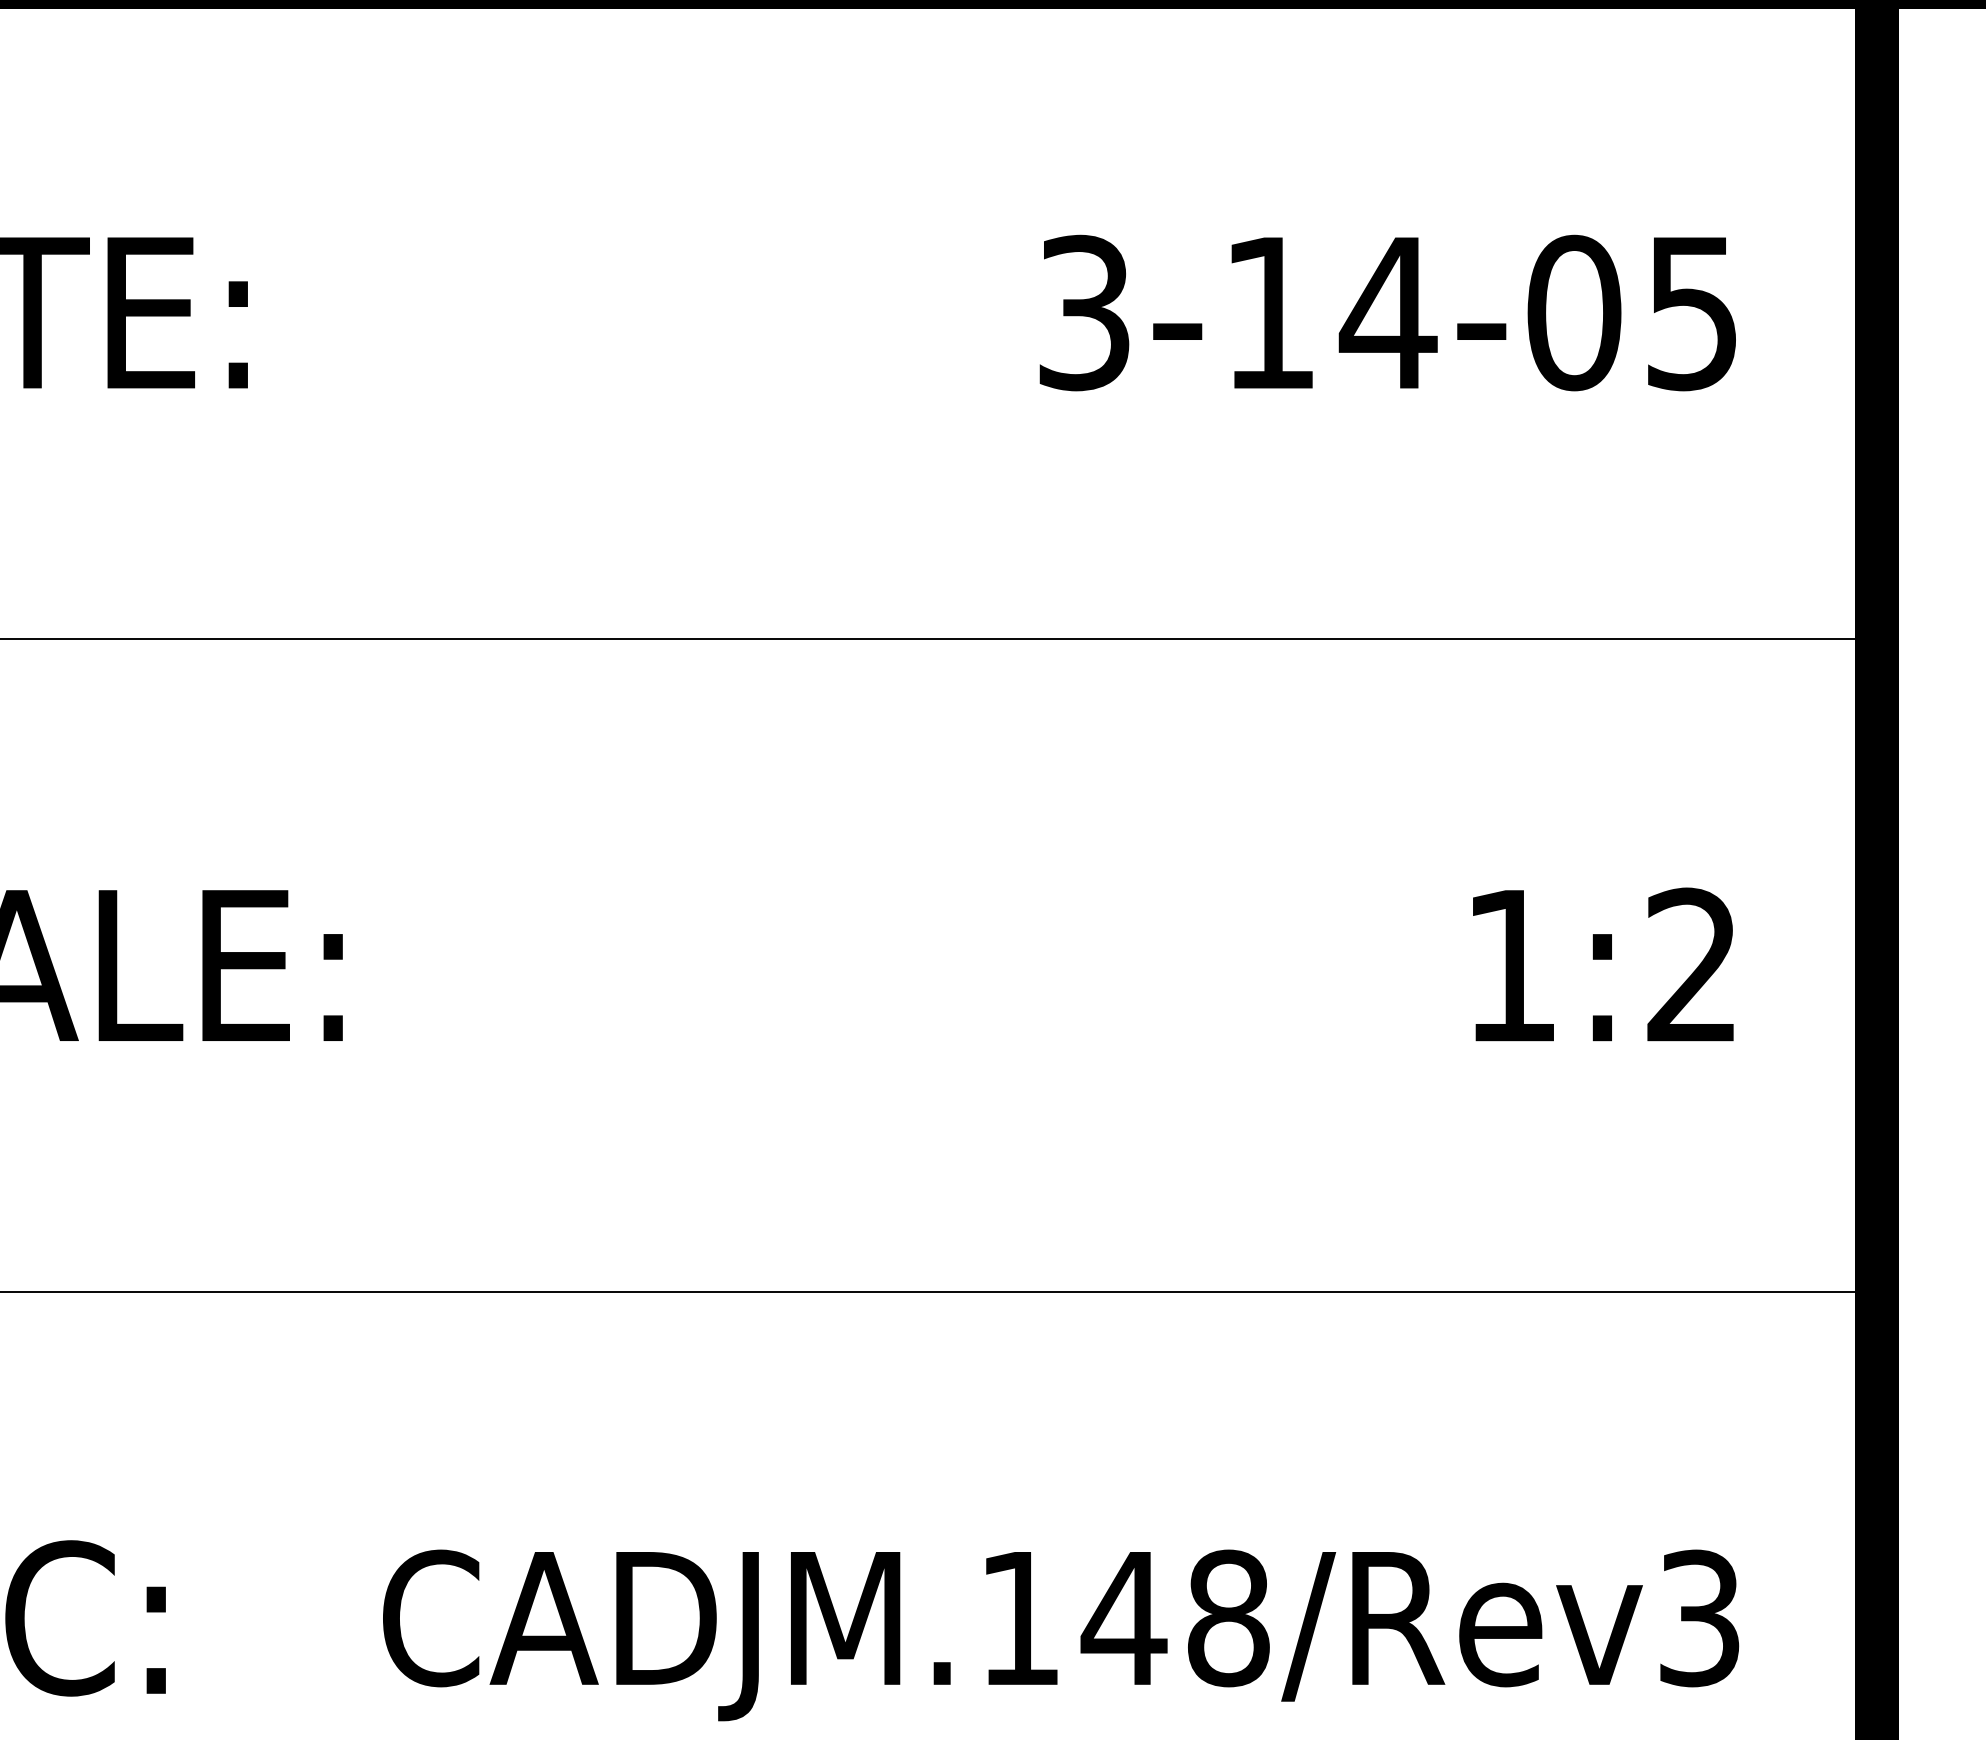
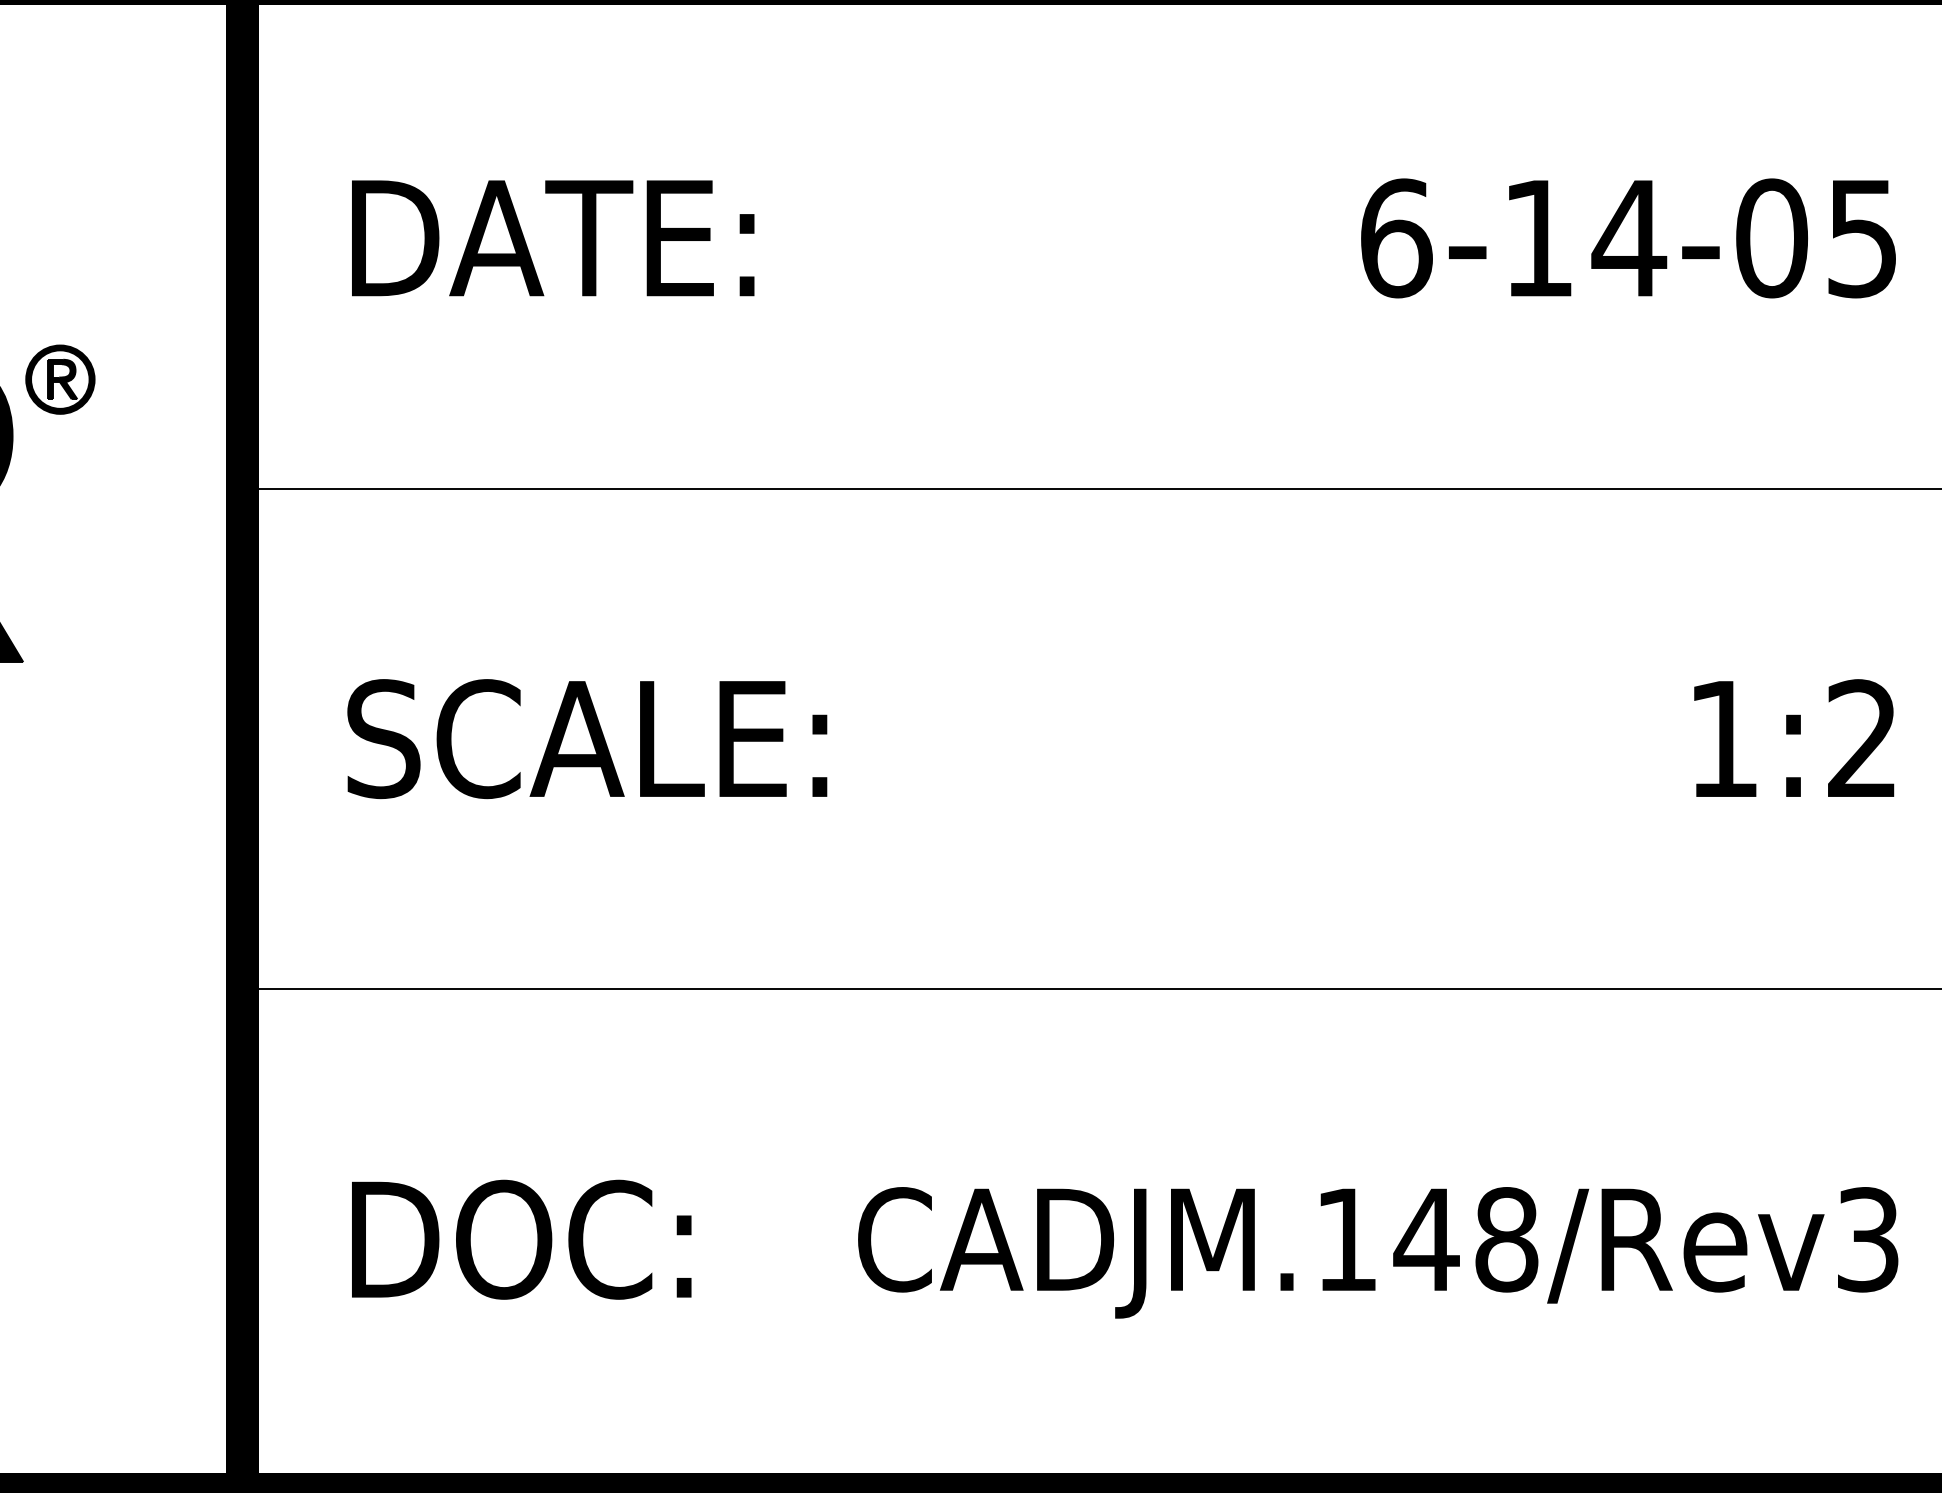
text: (1084, 313) -> (1396, 238), 3-14-05 -> 6-14-05

